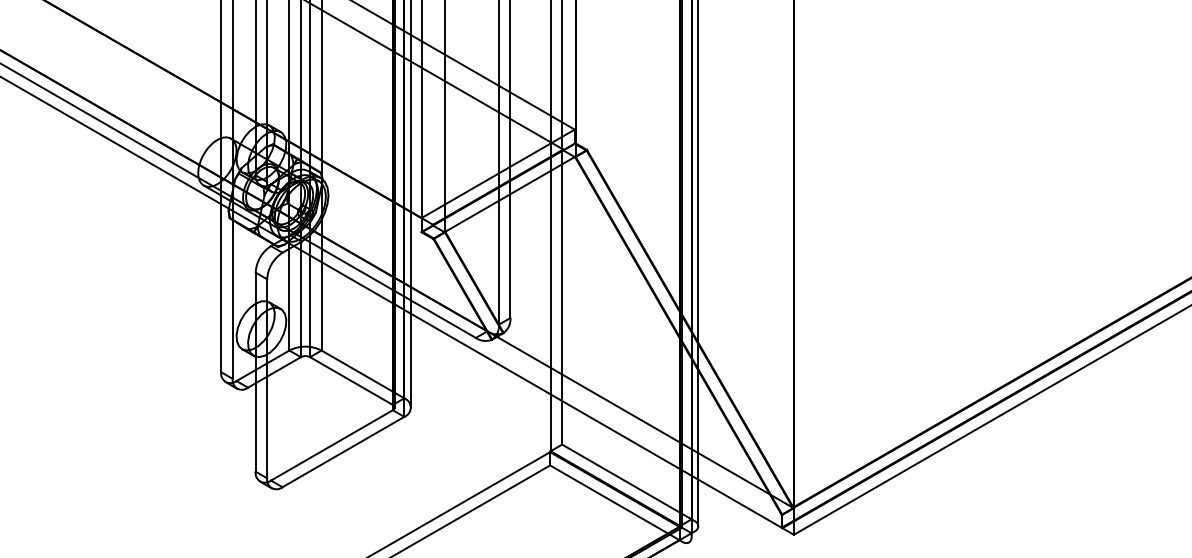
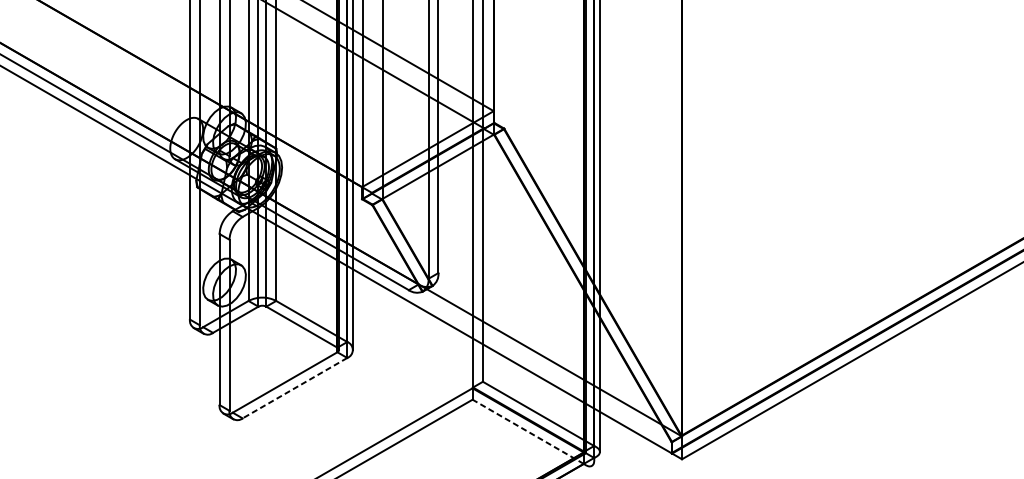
line: (343, 452) -> (295, 388), solid -> dashed
line: (614, 502) -> (527, 431), solid -> dashed

